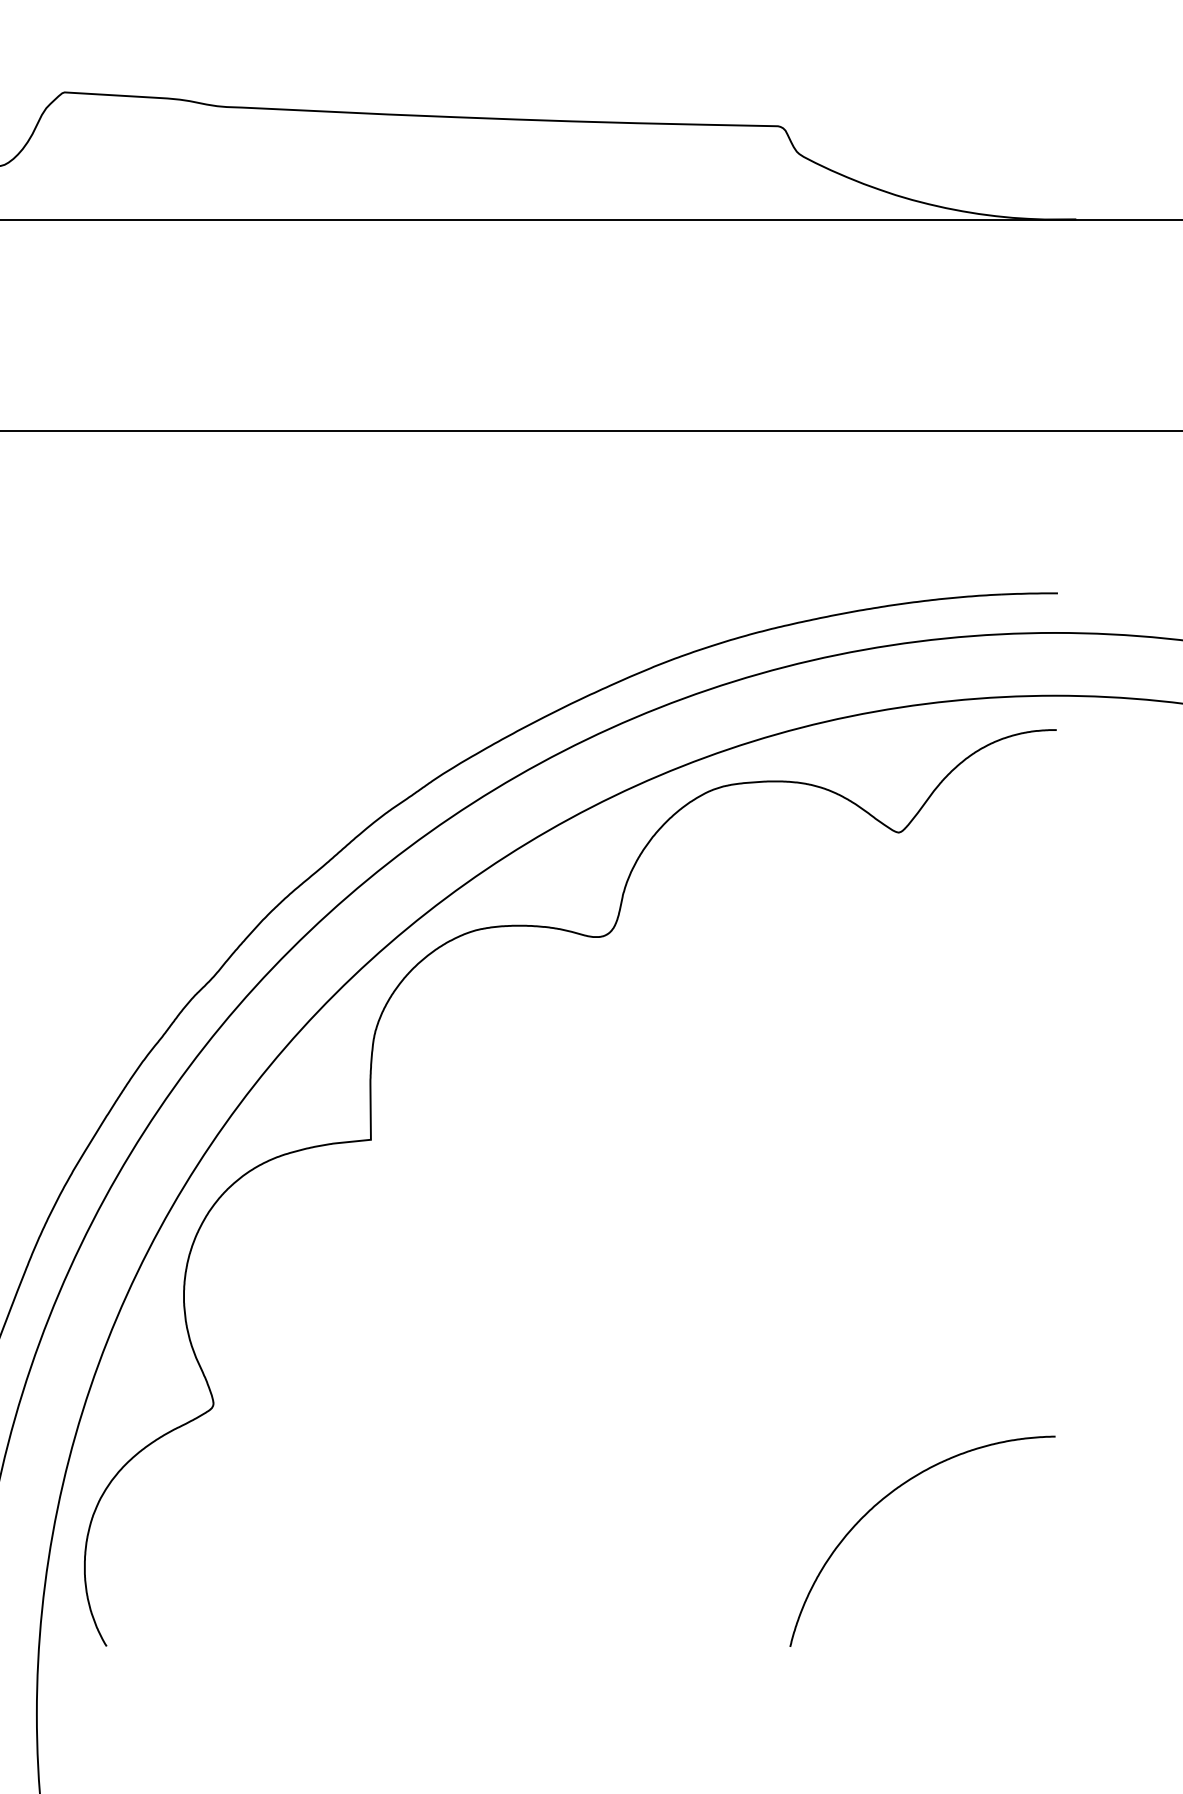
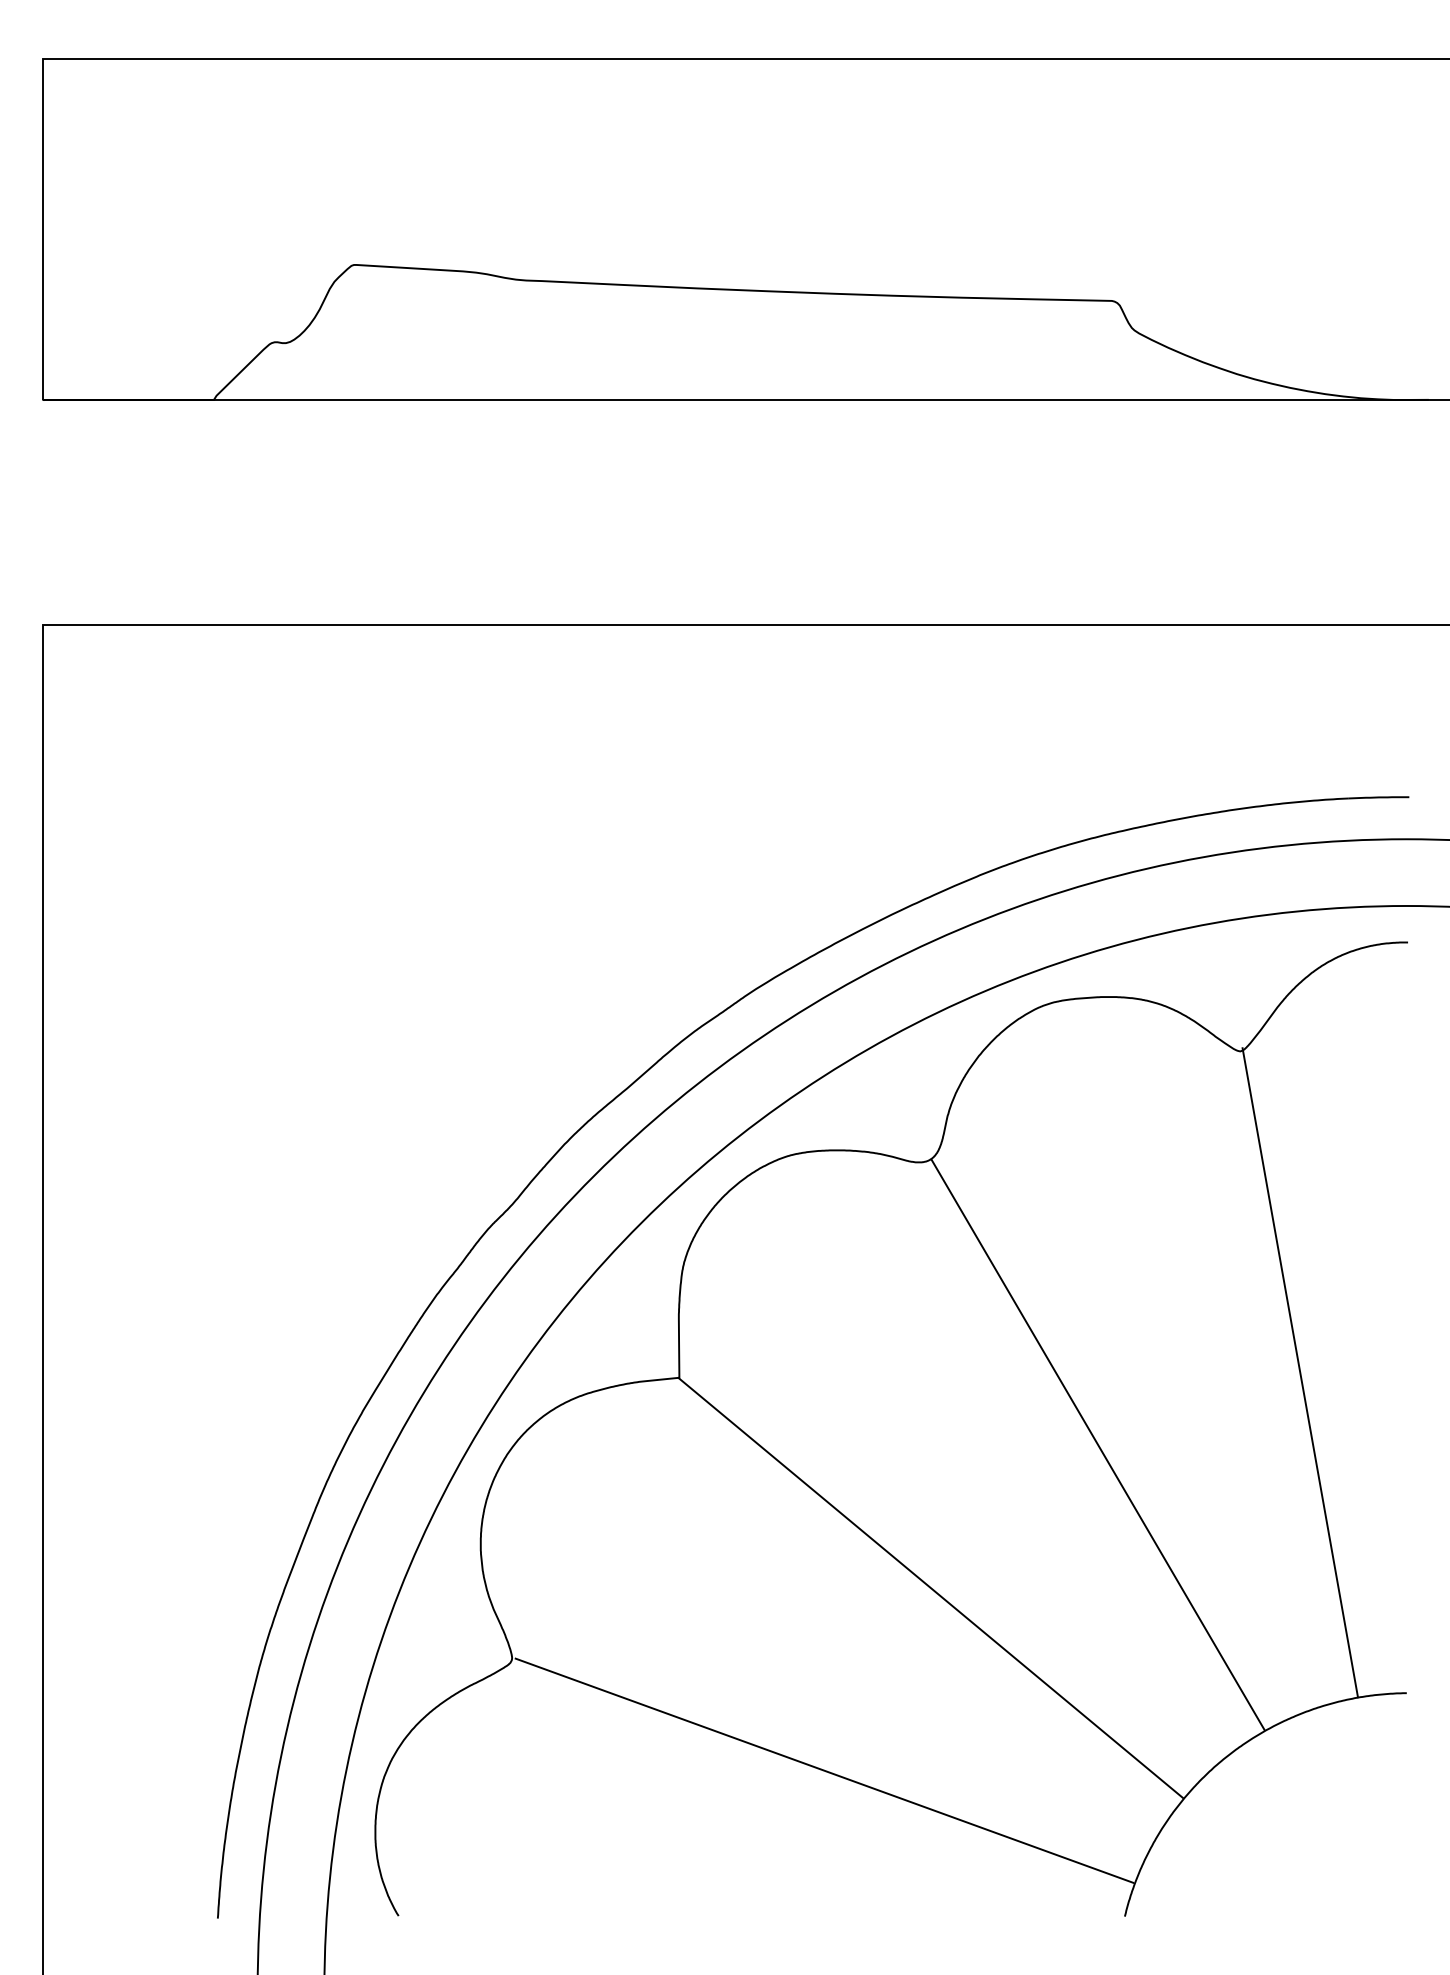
line: (954, 1134) -> (1299, 1372), added
line: (764, 1202) -> (1097, 1444), added
line: (607, 1337) -> (930, 1587), added
line: (507, 1509) -> (824, 1770), added

